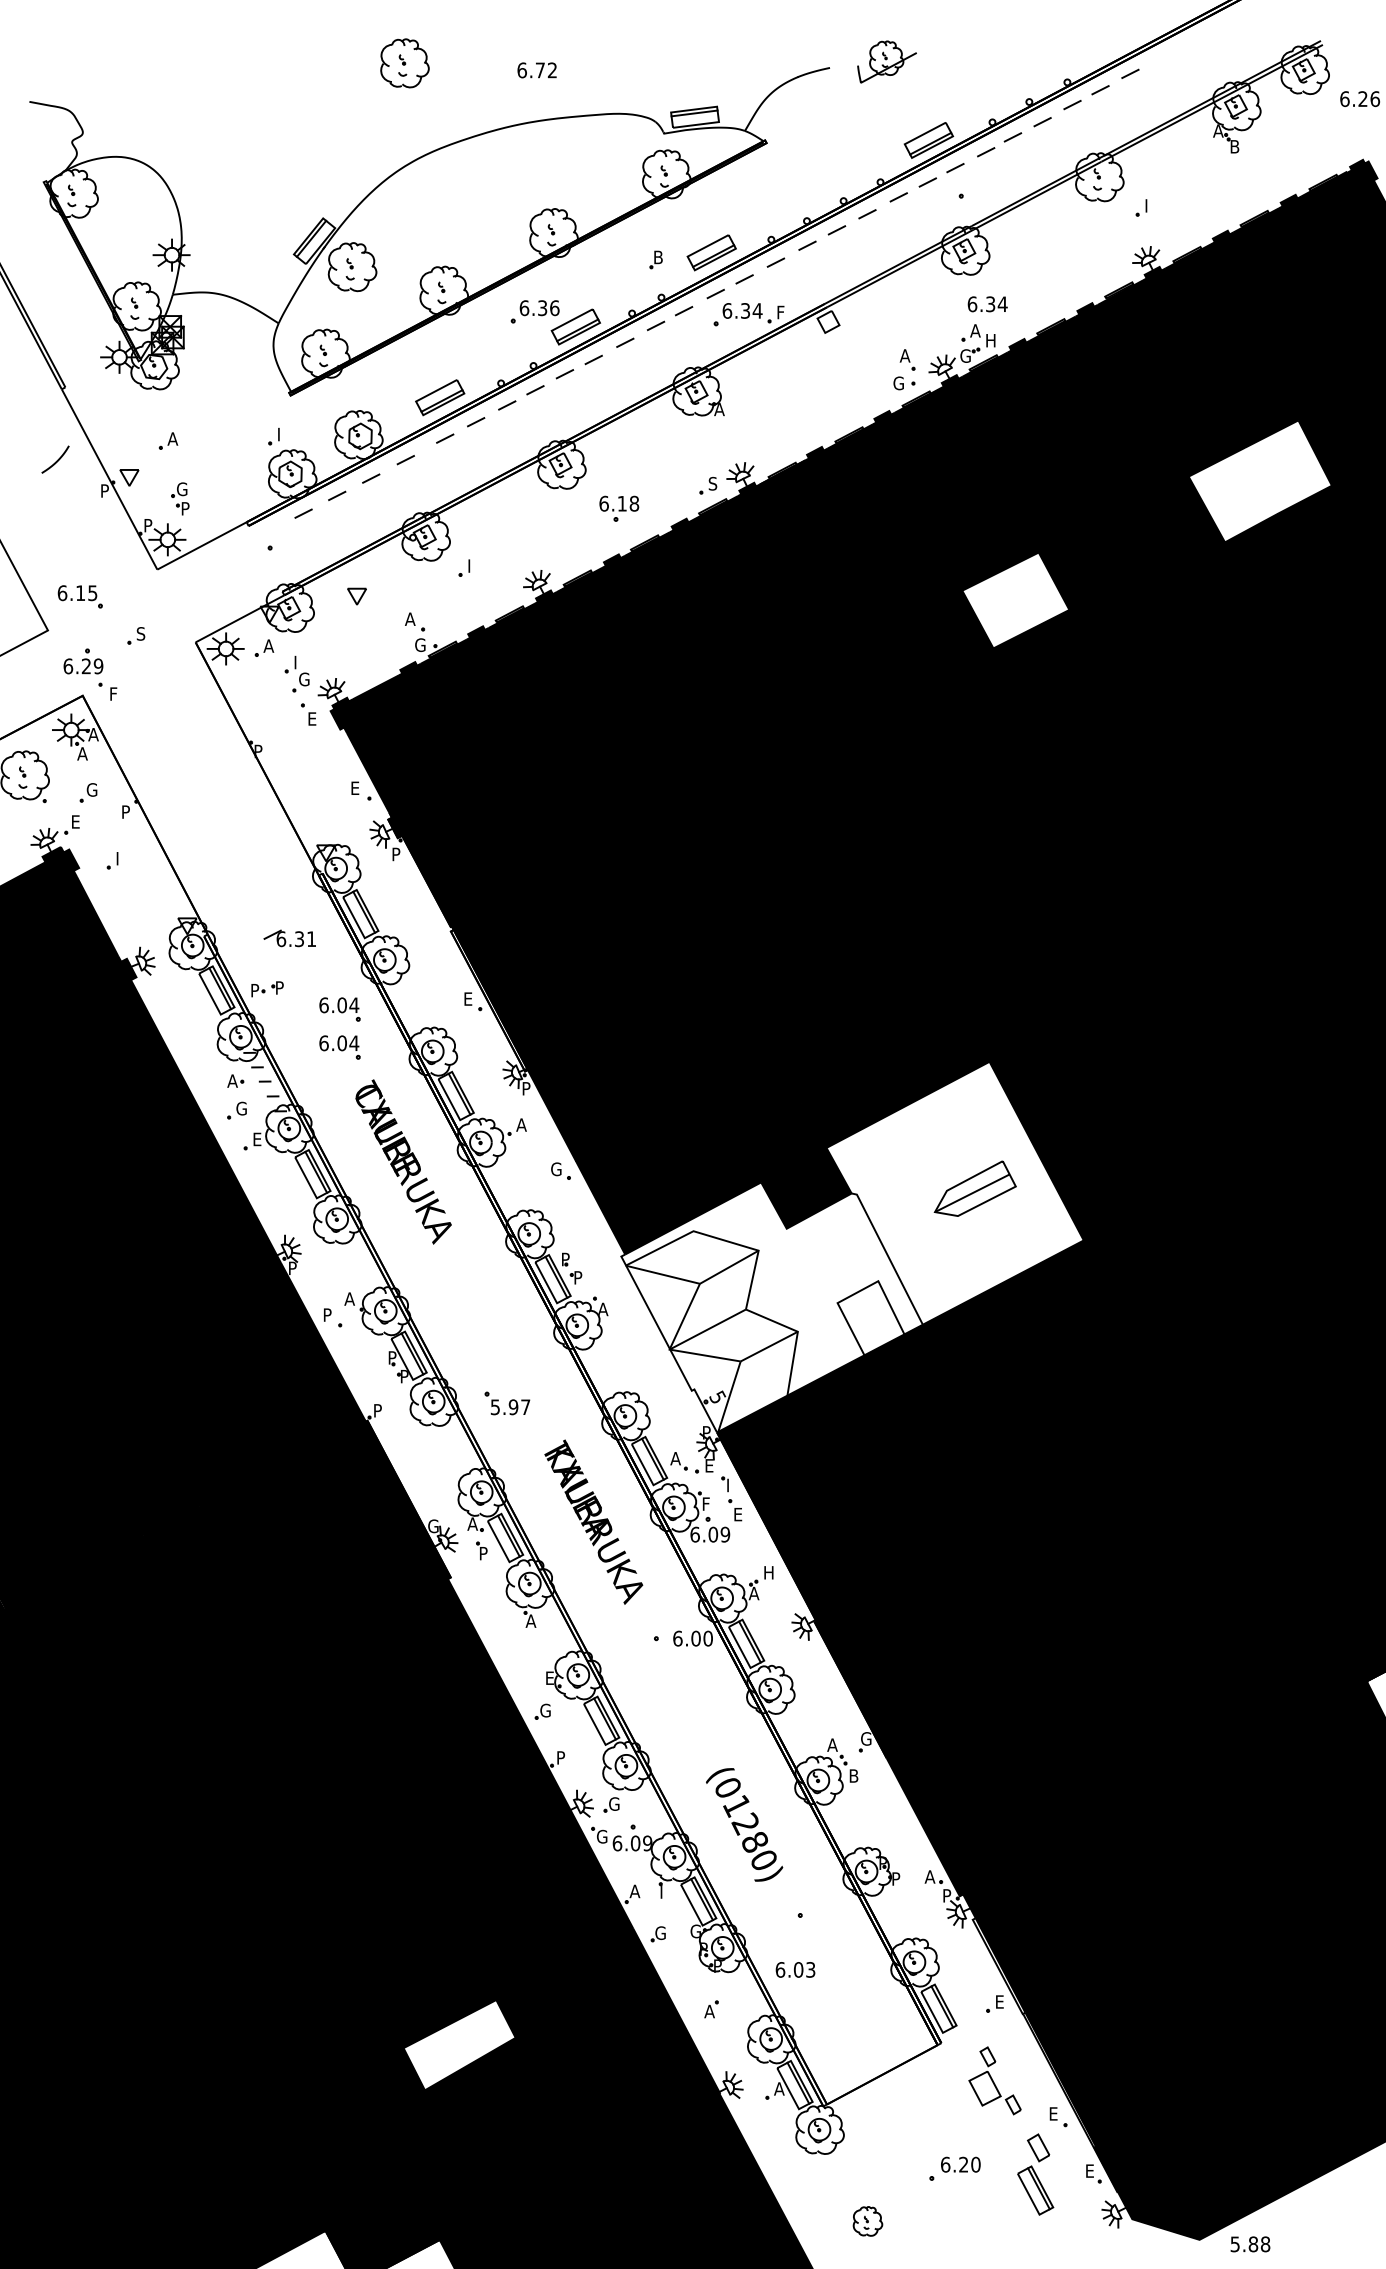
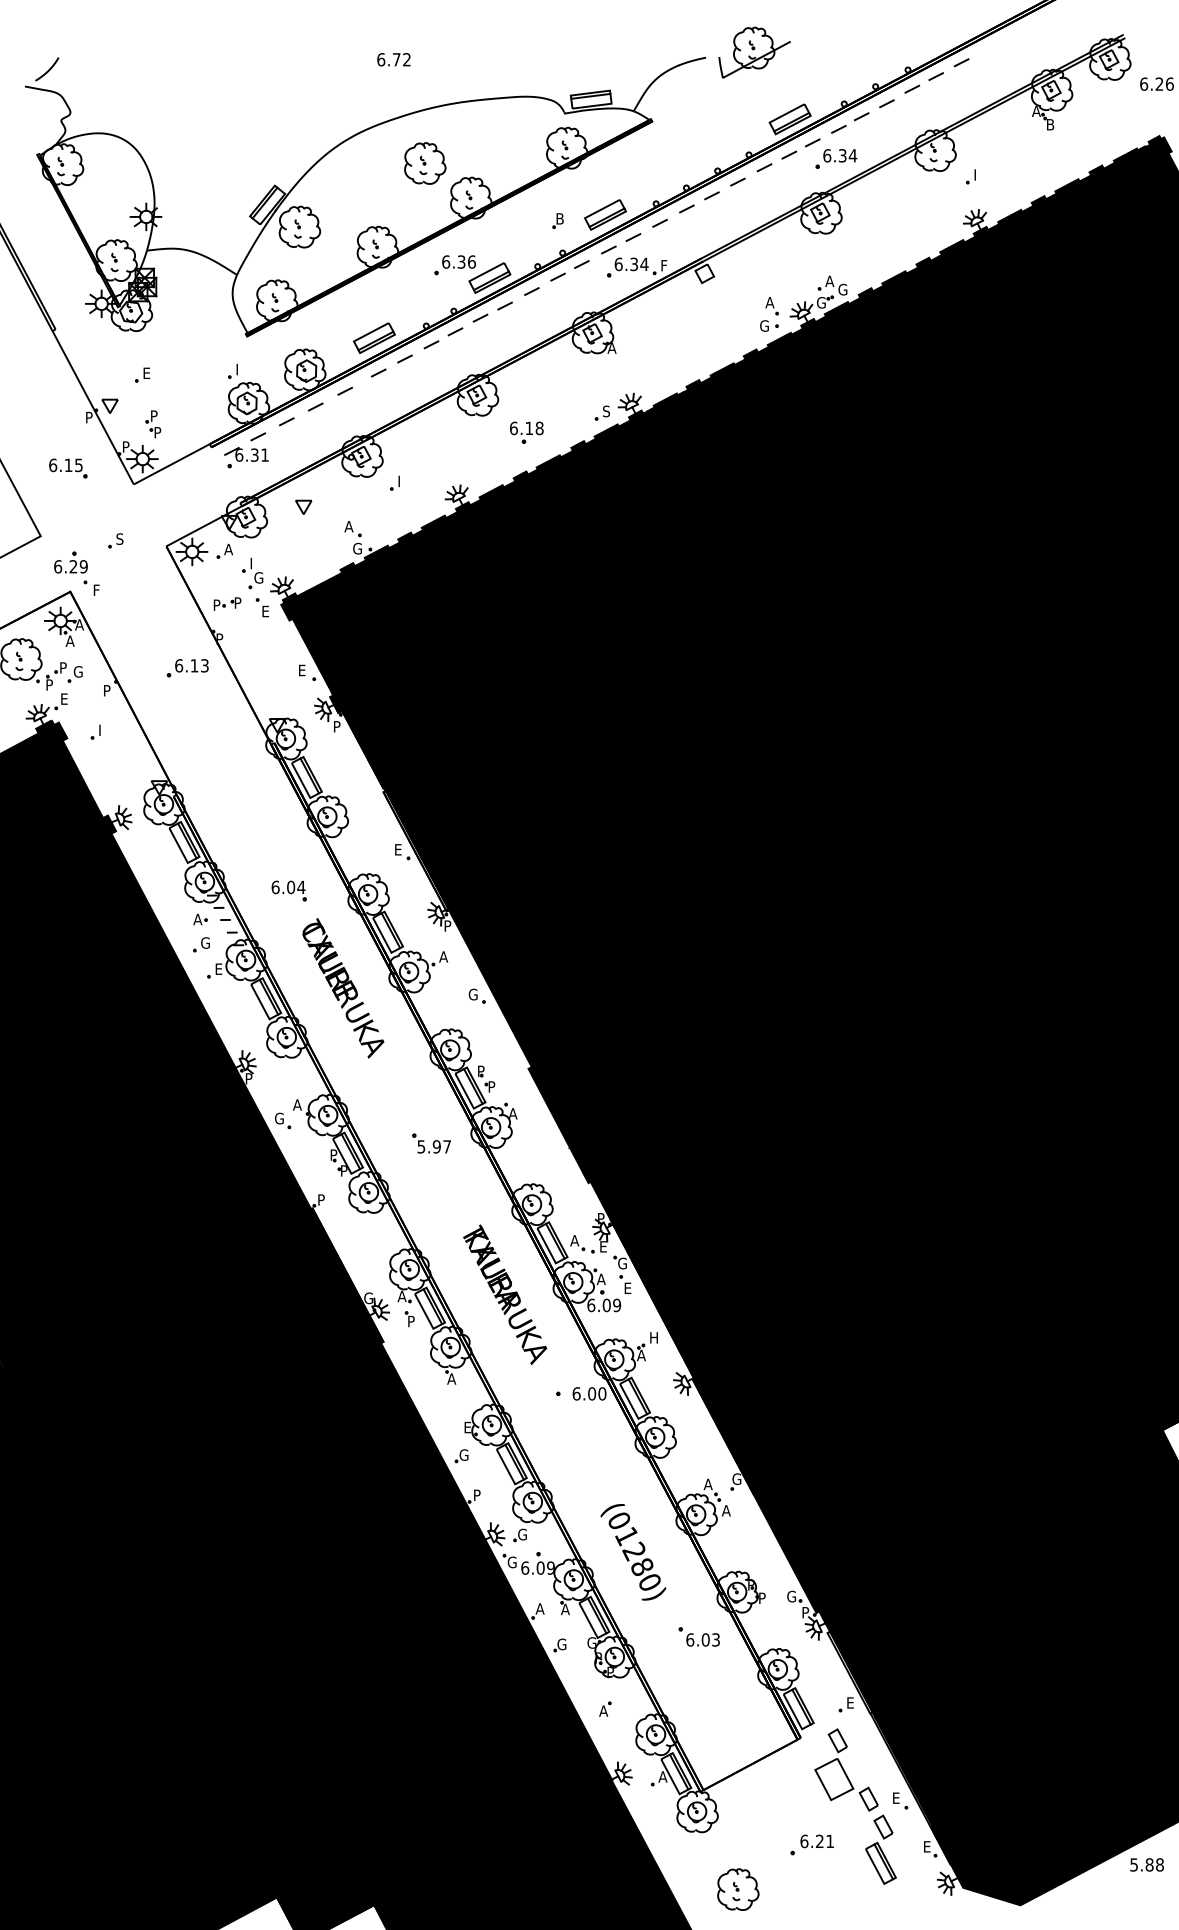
part: (886, 61) -> (754, 52), size x1.43
part: (404, 63) -> (424, 163), moved
text: (536, 70) -> (393, 59), moved
text: (987, 304) -> (840, 155), moved
text: (990, 340) -> (842, 289), H -> G
text: (172, 438) -> (146, 372), A -> E
curve: (56, 460) -> (48, 70), moved
fill: (1259, 481) -> (1071, 409), added
text: (182, 489) -> (155, 416), G -> P
part: (79, 596) -> (67, 468), moved
fill: (1015, 600) -> (863, 510), added
part: (220, 785) -> (187, 668), added
part: (66, 795) -> (56, 676), added
part: (289, 938) -> (246, 454), moved
part: (267, 989) -> (227, 604), moved
part: (339, 1009) -> (288, 858), removed
fill: (852, 1246) -> (725, 1060), added
text: (328, 1314) -> (279, 1118), P -> G
part: (507, 1403) -> (431, 1143), moved
text: (731, 1485) -> (622, 1263), I -> G
text: (706, 1503) -> (600, 1278), F -> A
text: (853, 1775) -> (726, 1510), B -> A
text: (929, 1876) -> (790, 1596), A -> G
text: (664, 1891) -> (565, 1608), I -> A
text: (795, 1969) -> (703, 1639), moved
fill: (459, 2045) -> (390, 1739), added
part: (994, 2080) -> (845, 1769), size x1.43
text: (975, 2164) -> (829, 1841), 6.20 -> 6.21
part: (867, 2221) -> (737, 1889), size x1.67
text: (1250, 2244) -> (1147, 1865), moved

